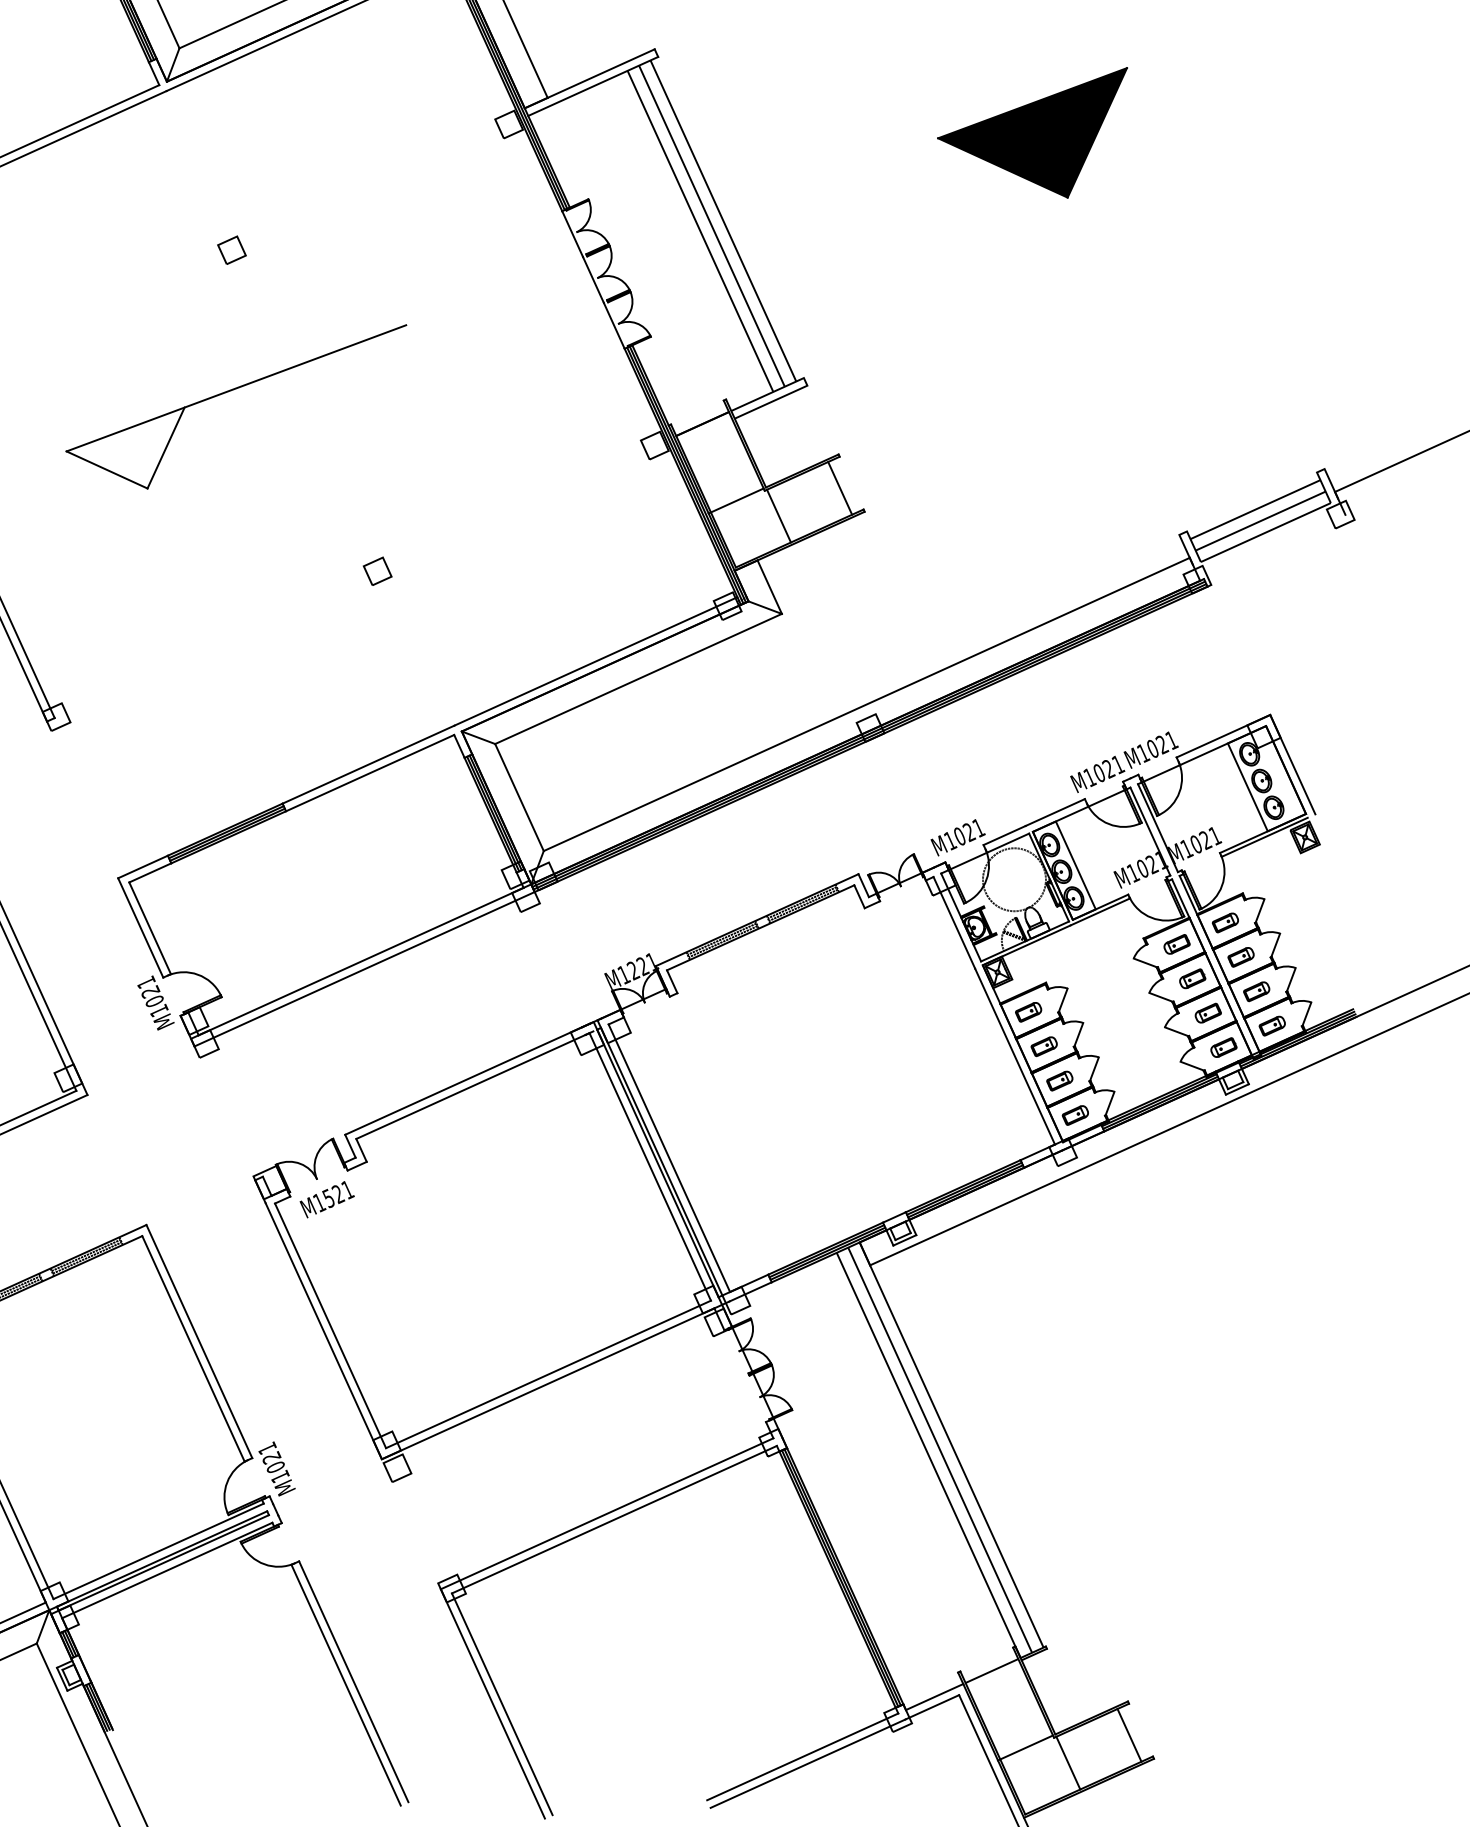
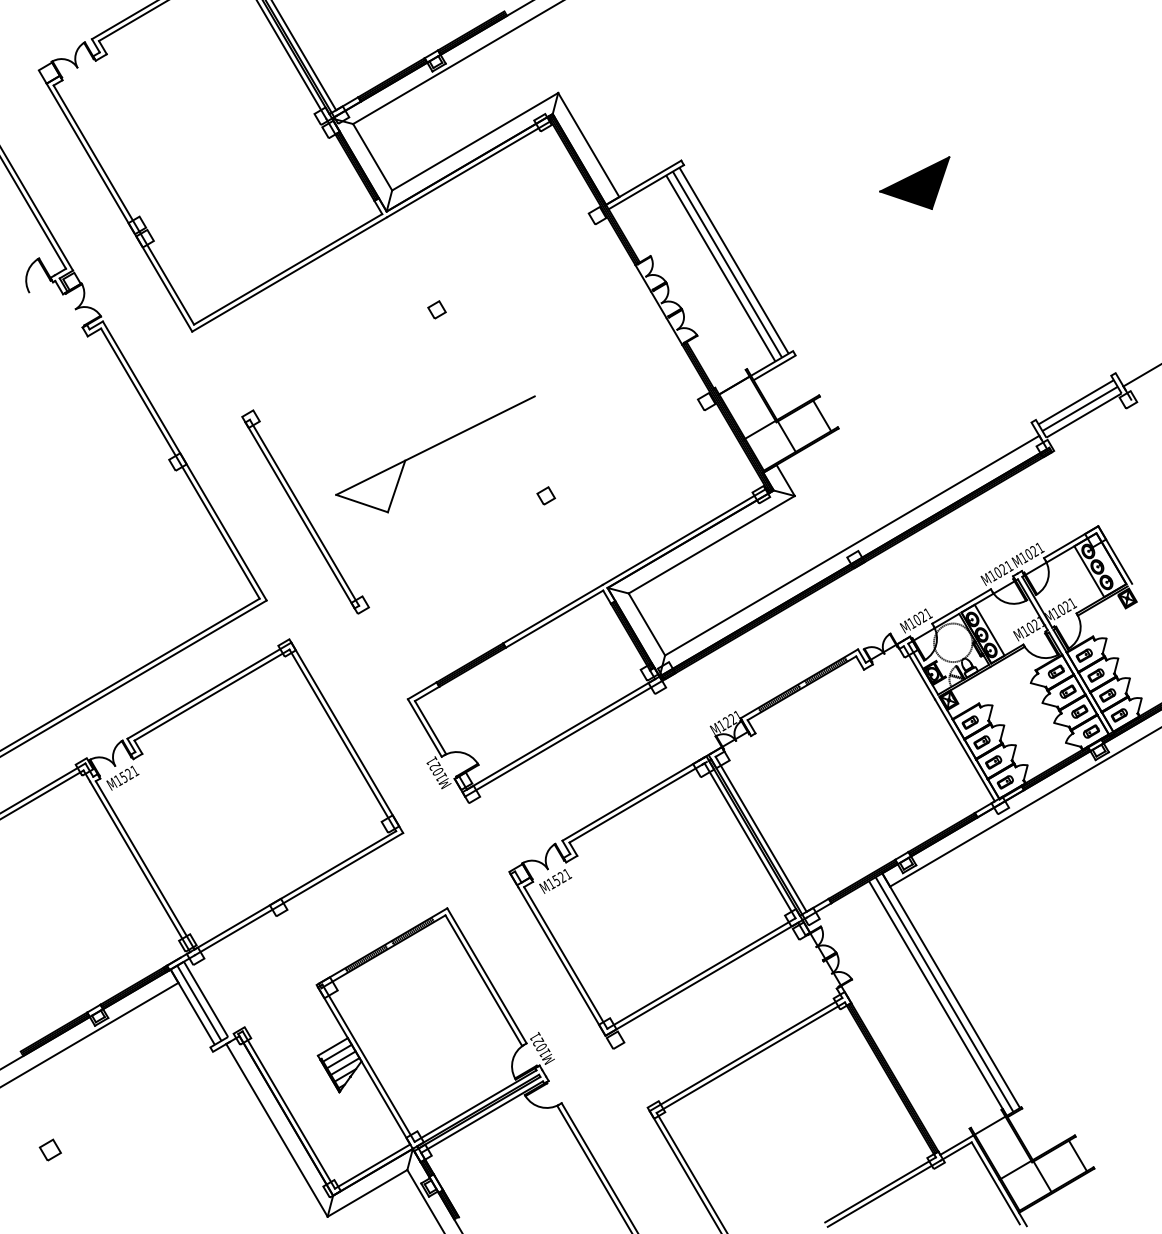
part: (1030, 124) -> (914, 182), size x0.62
part: (230, 392) -> (432, 448), moved

